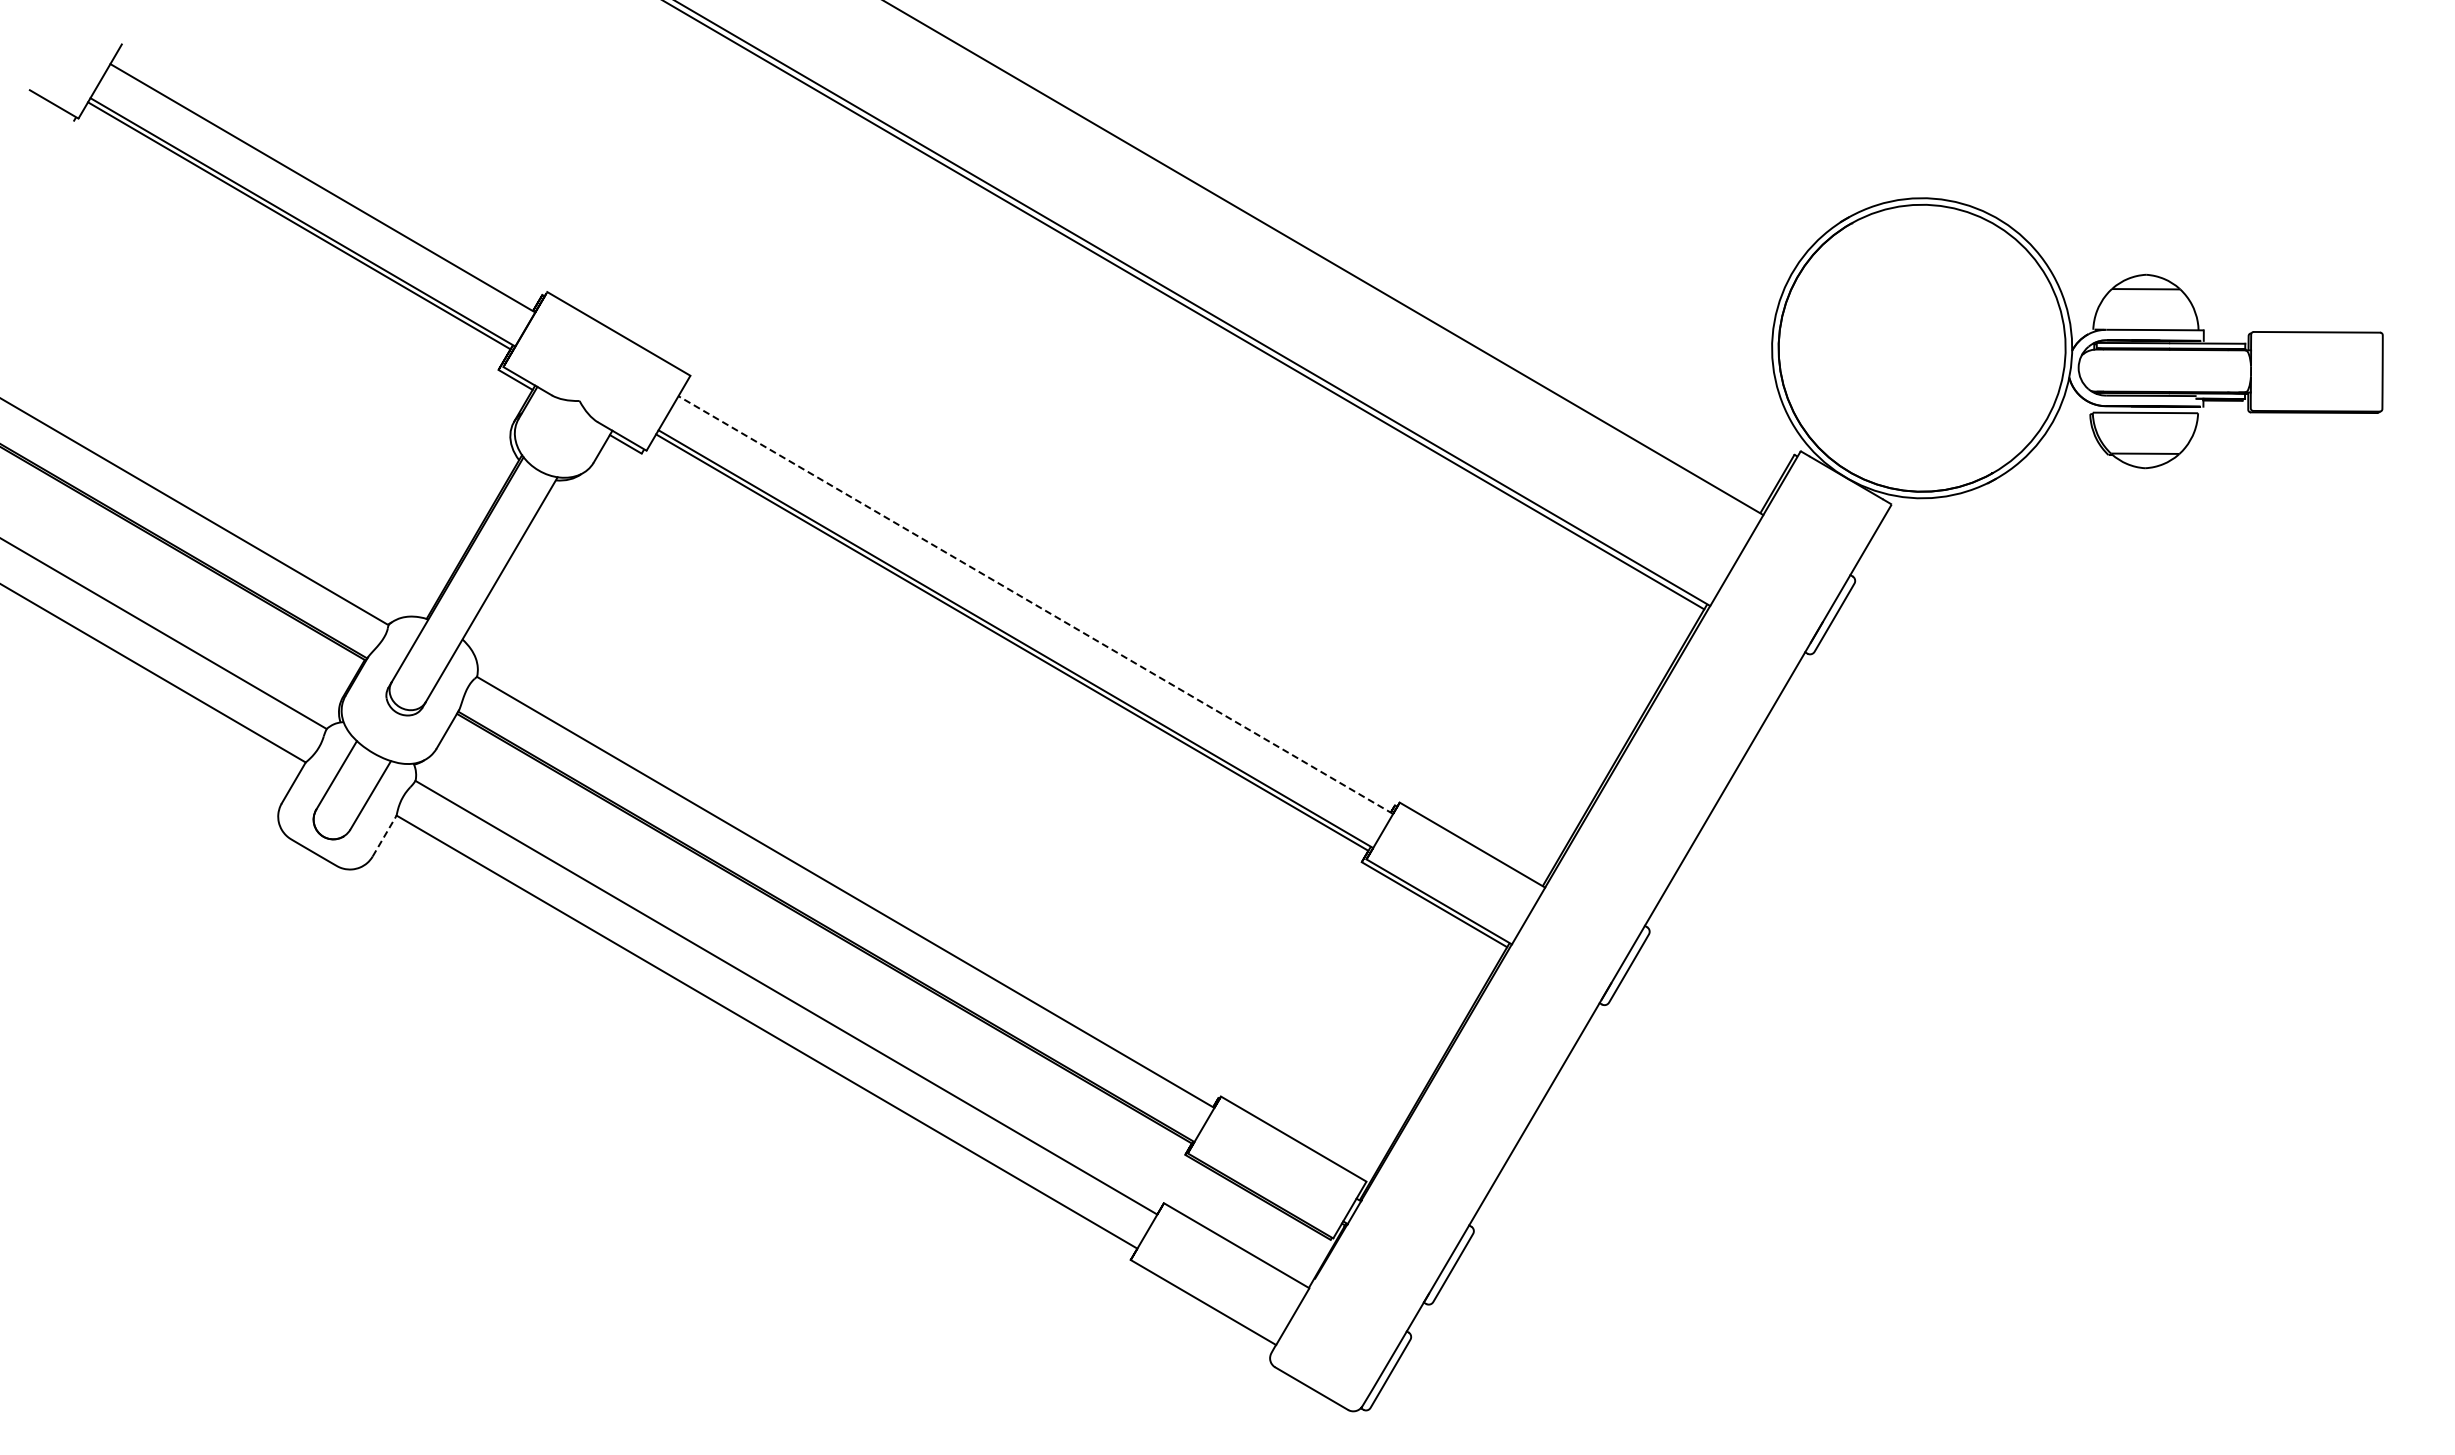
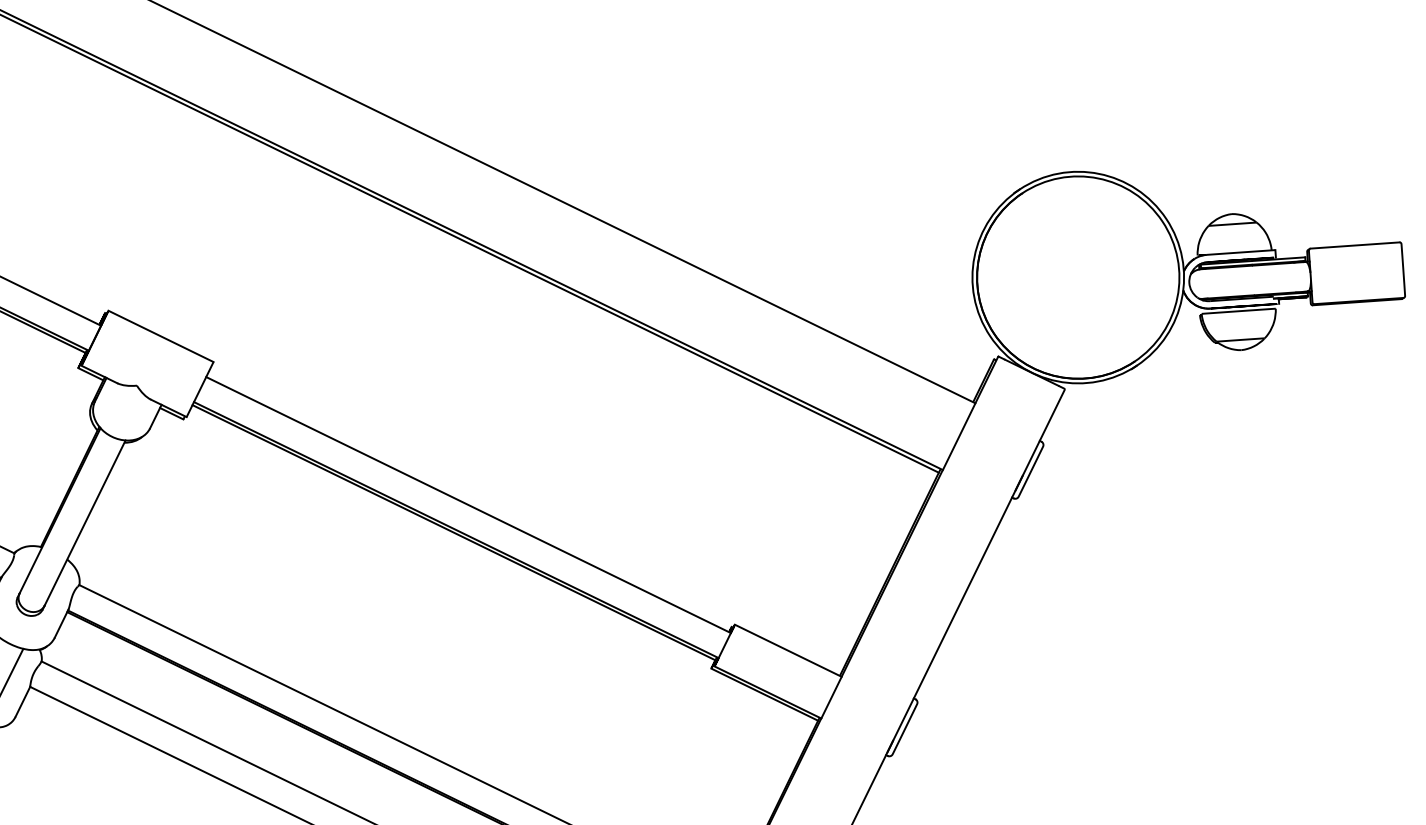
line: (1035, 605) -> (468, 505), dashed -> solid
line: (384, 836) -> (22, 702), dashed -> solid

